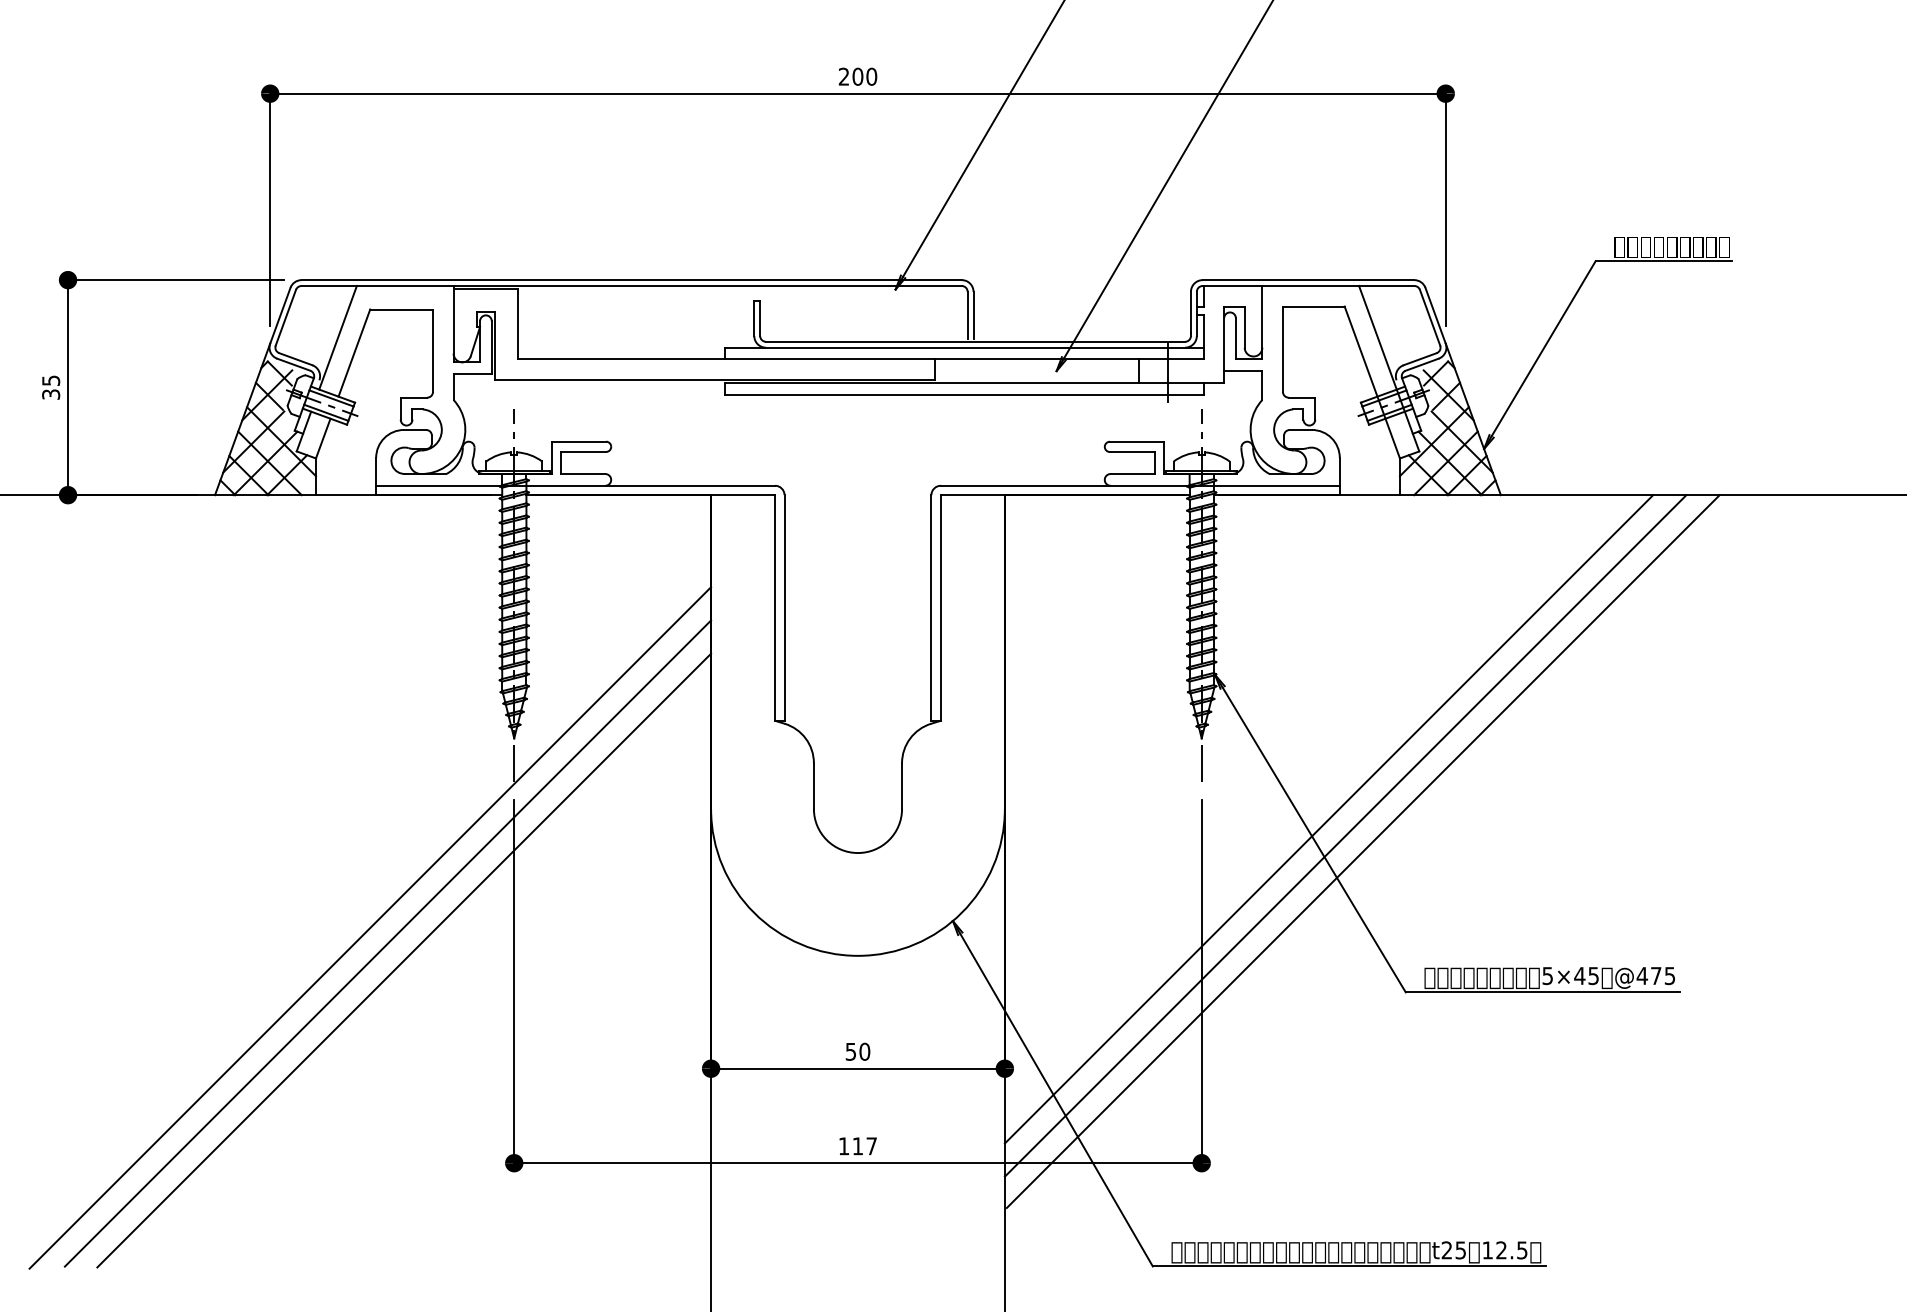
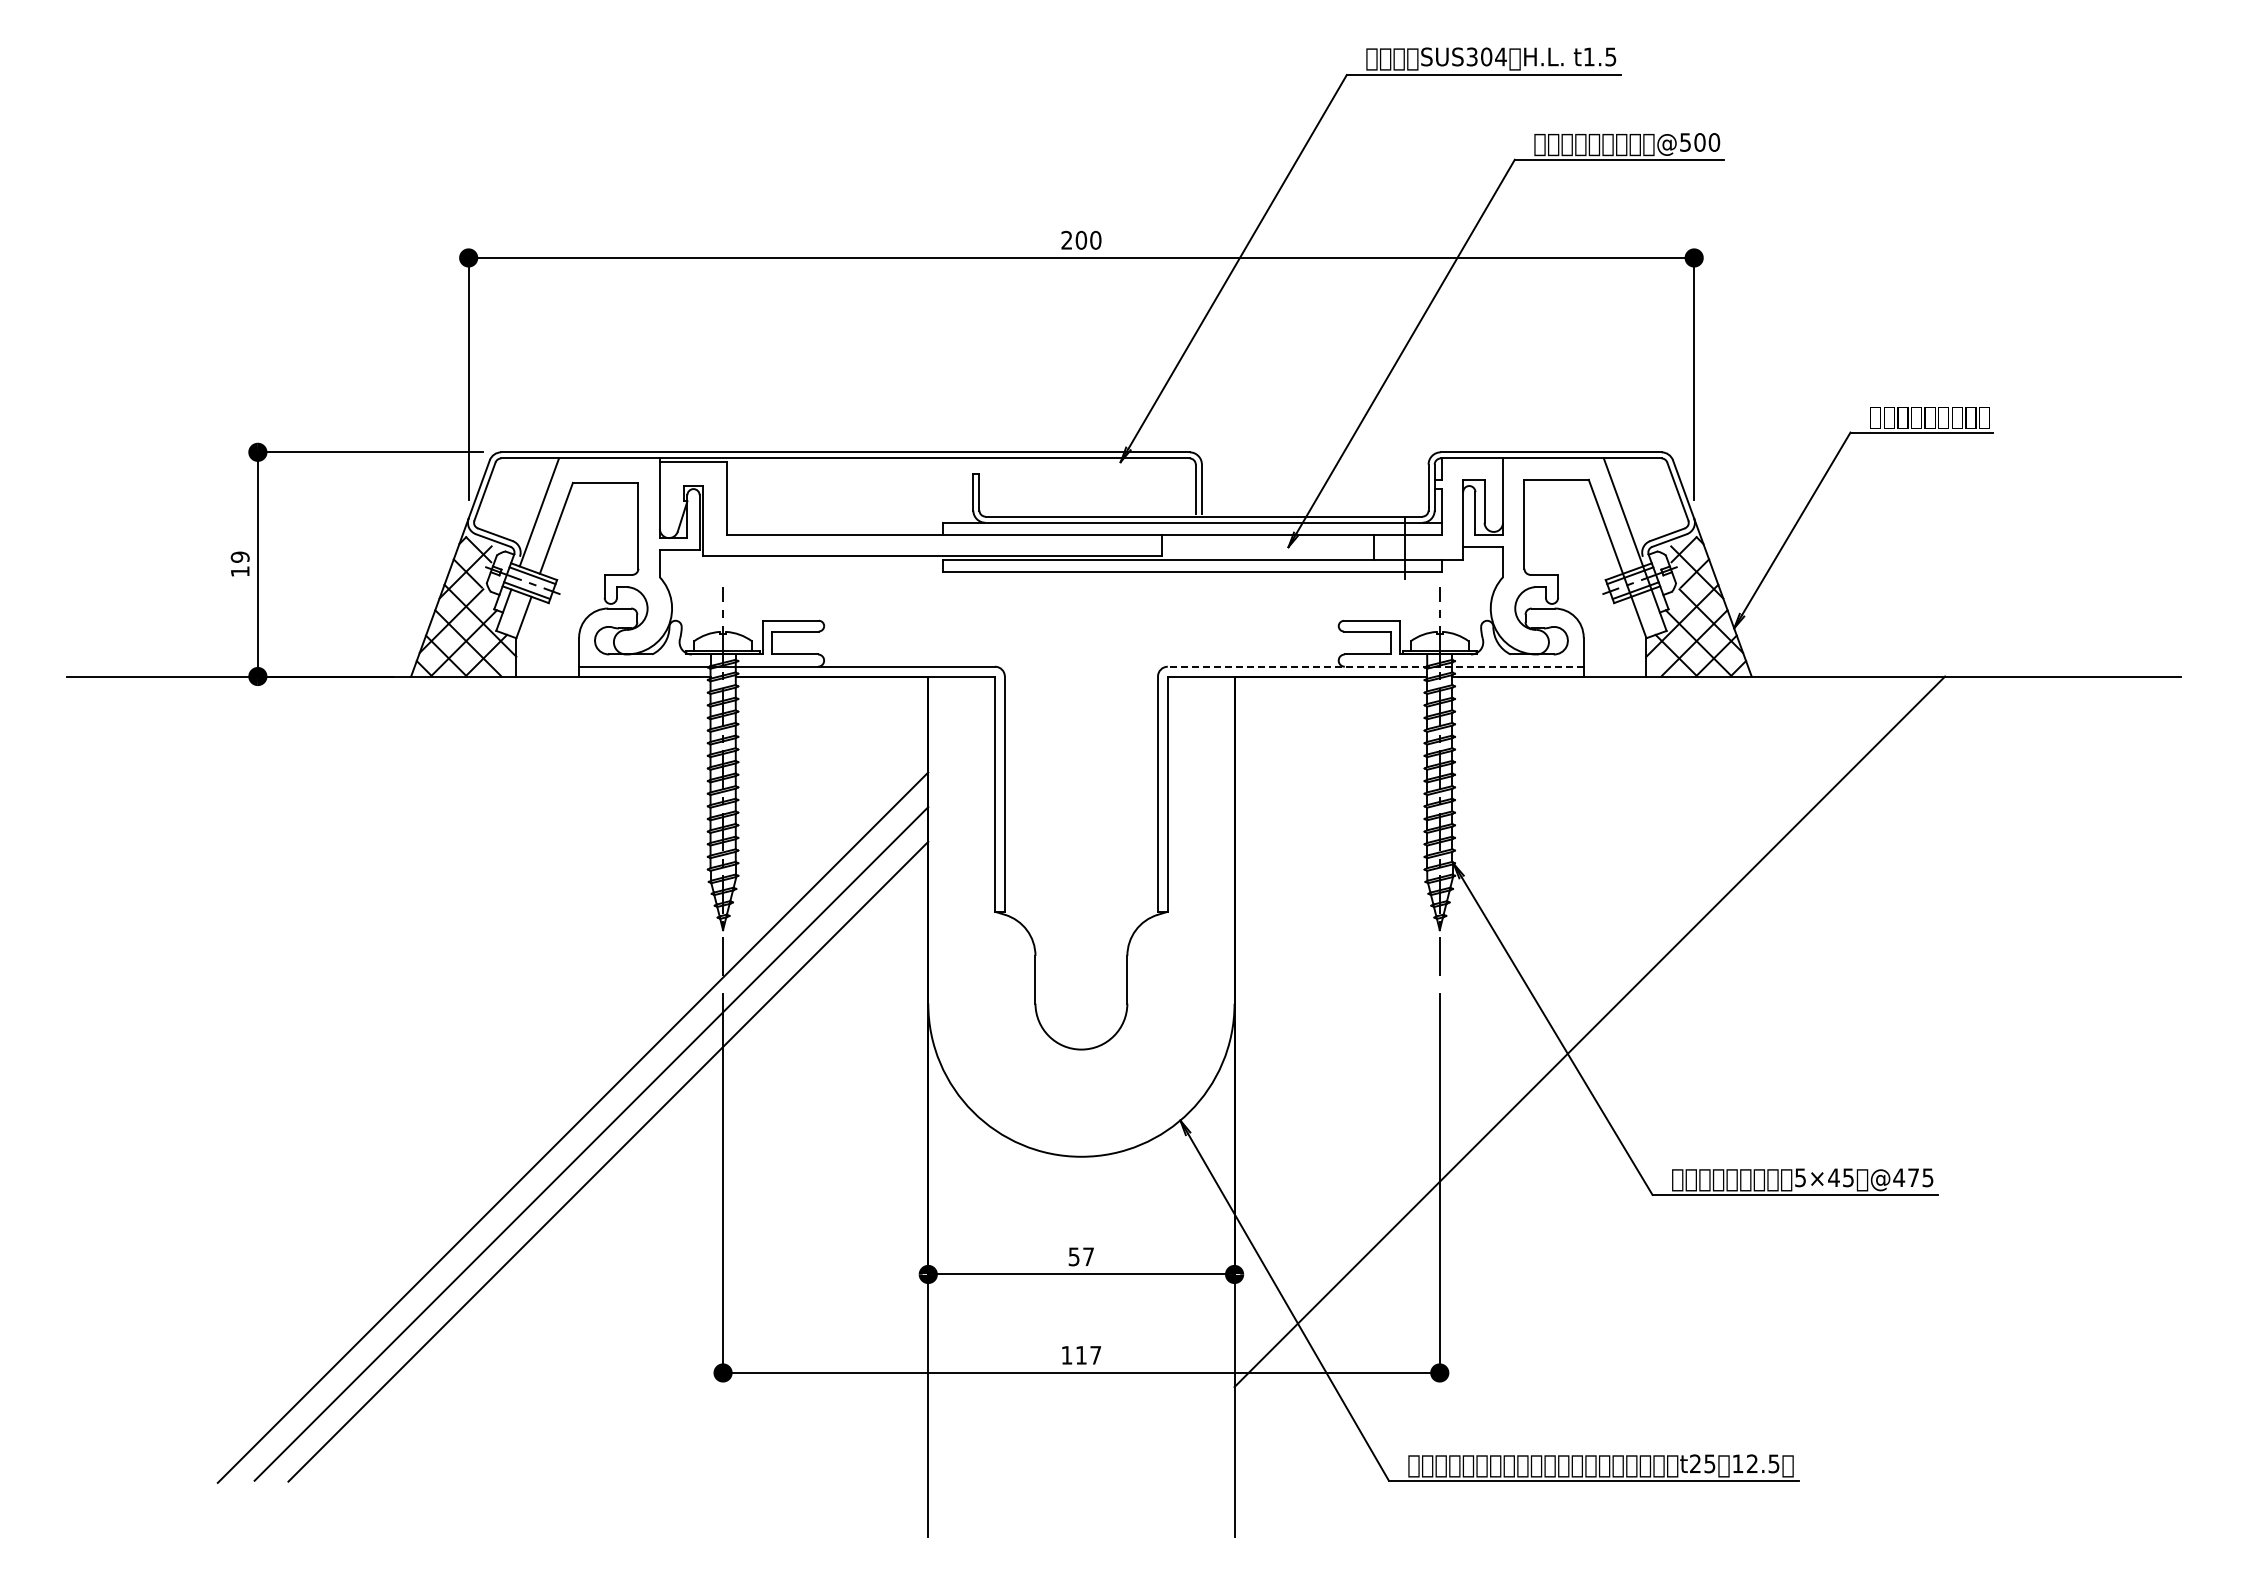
text: (50, 387) -> (239, 564), 35 -> 19
line: (1140, 485) -> (1375, 666), solid -> dashed
line: (1329, 819) -> (1572, 1014), removed
line: (1362, 851) -> (1607, 1047), removed
text: (864, 1051) -> (1088, 1256), 50 -> 57

